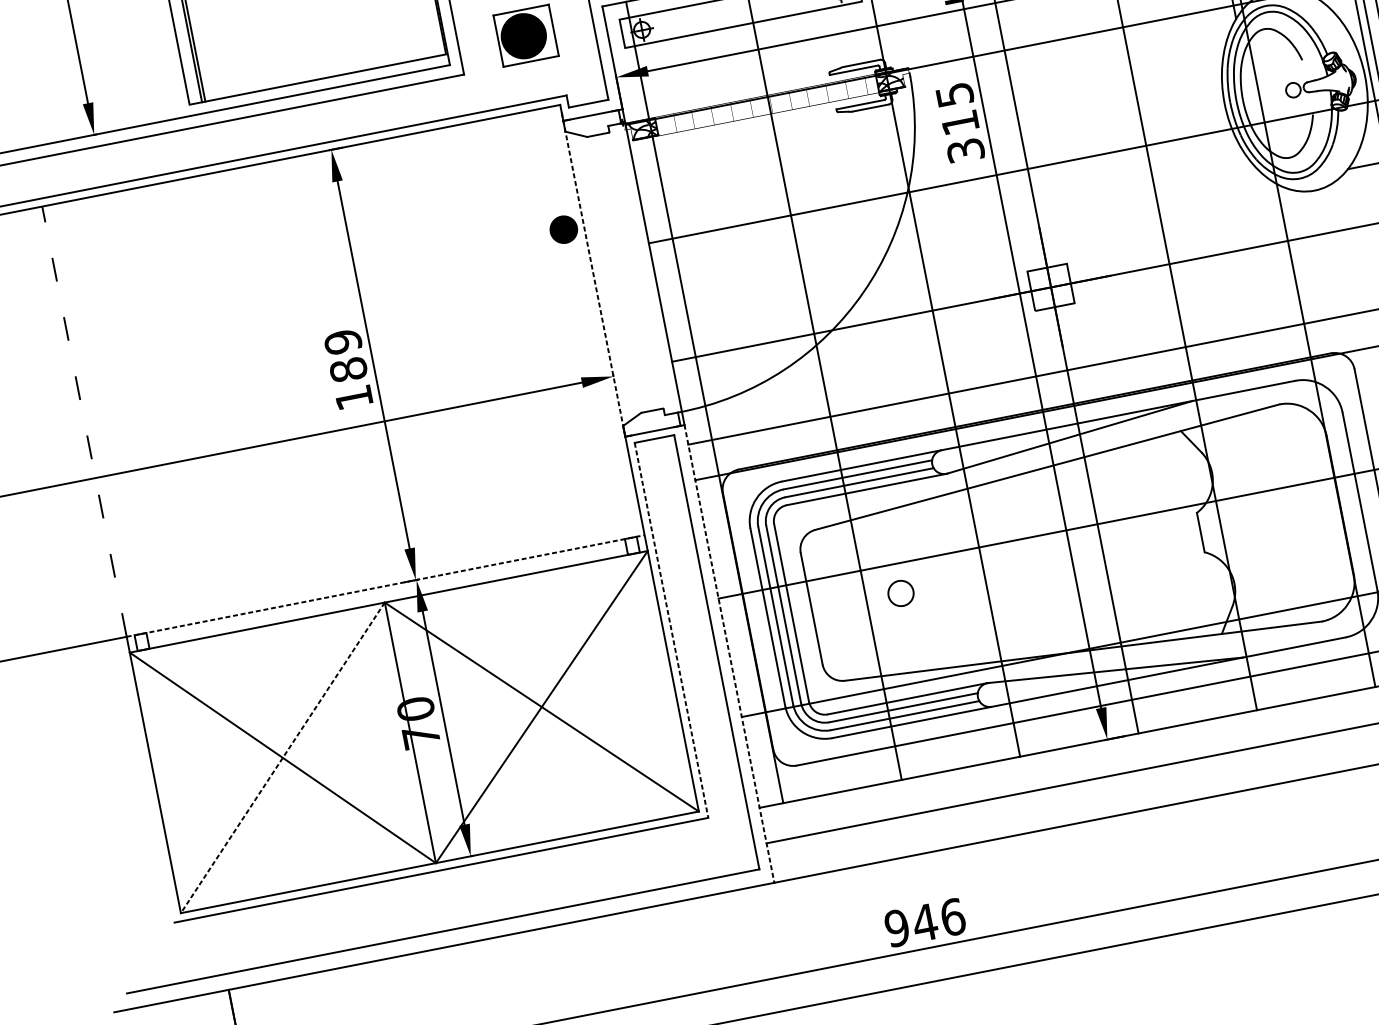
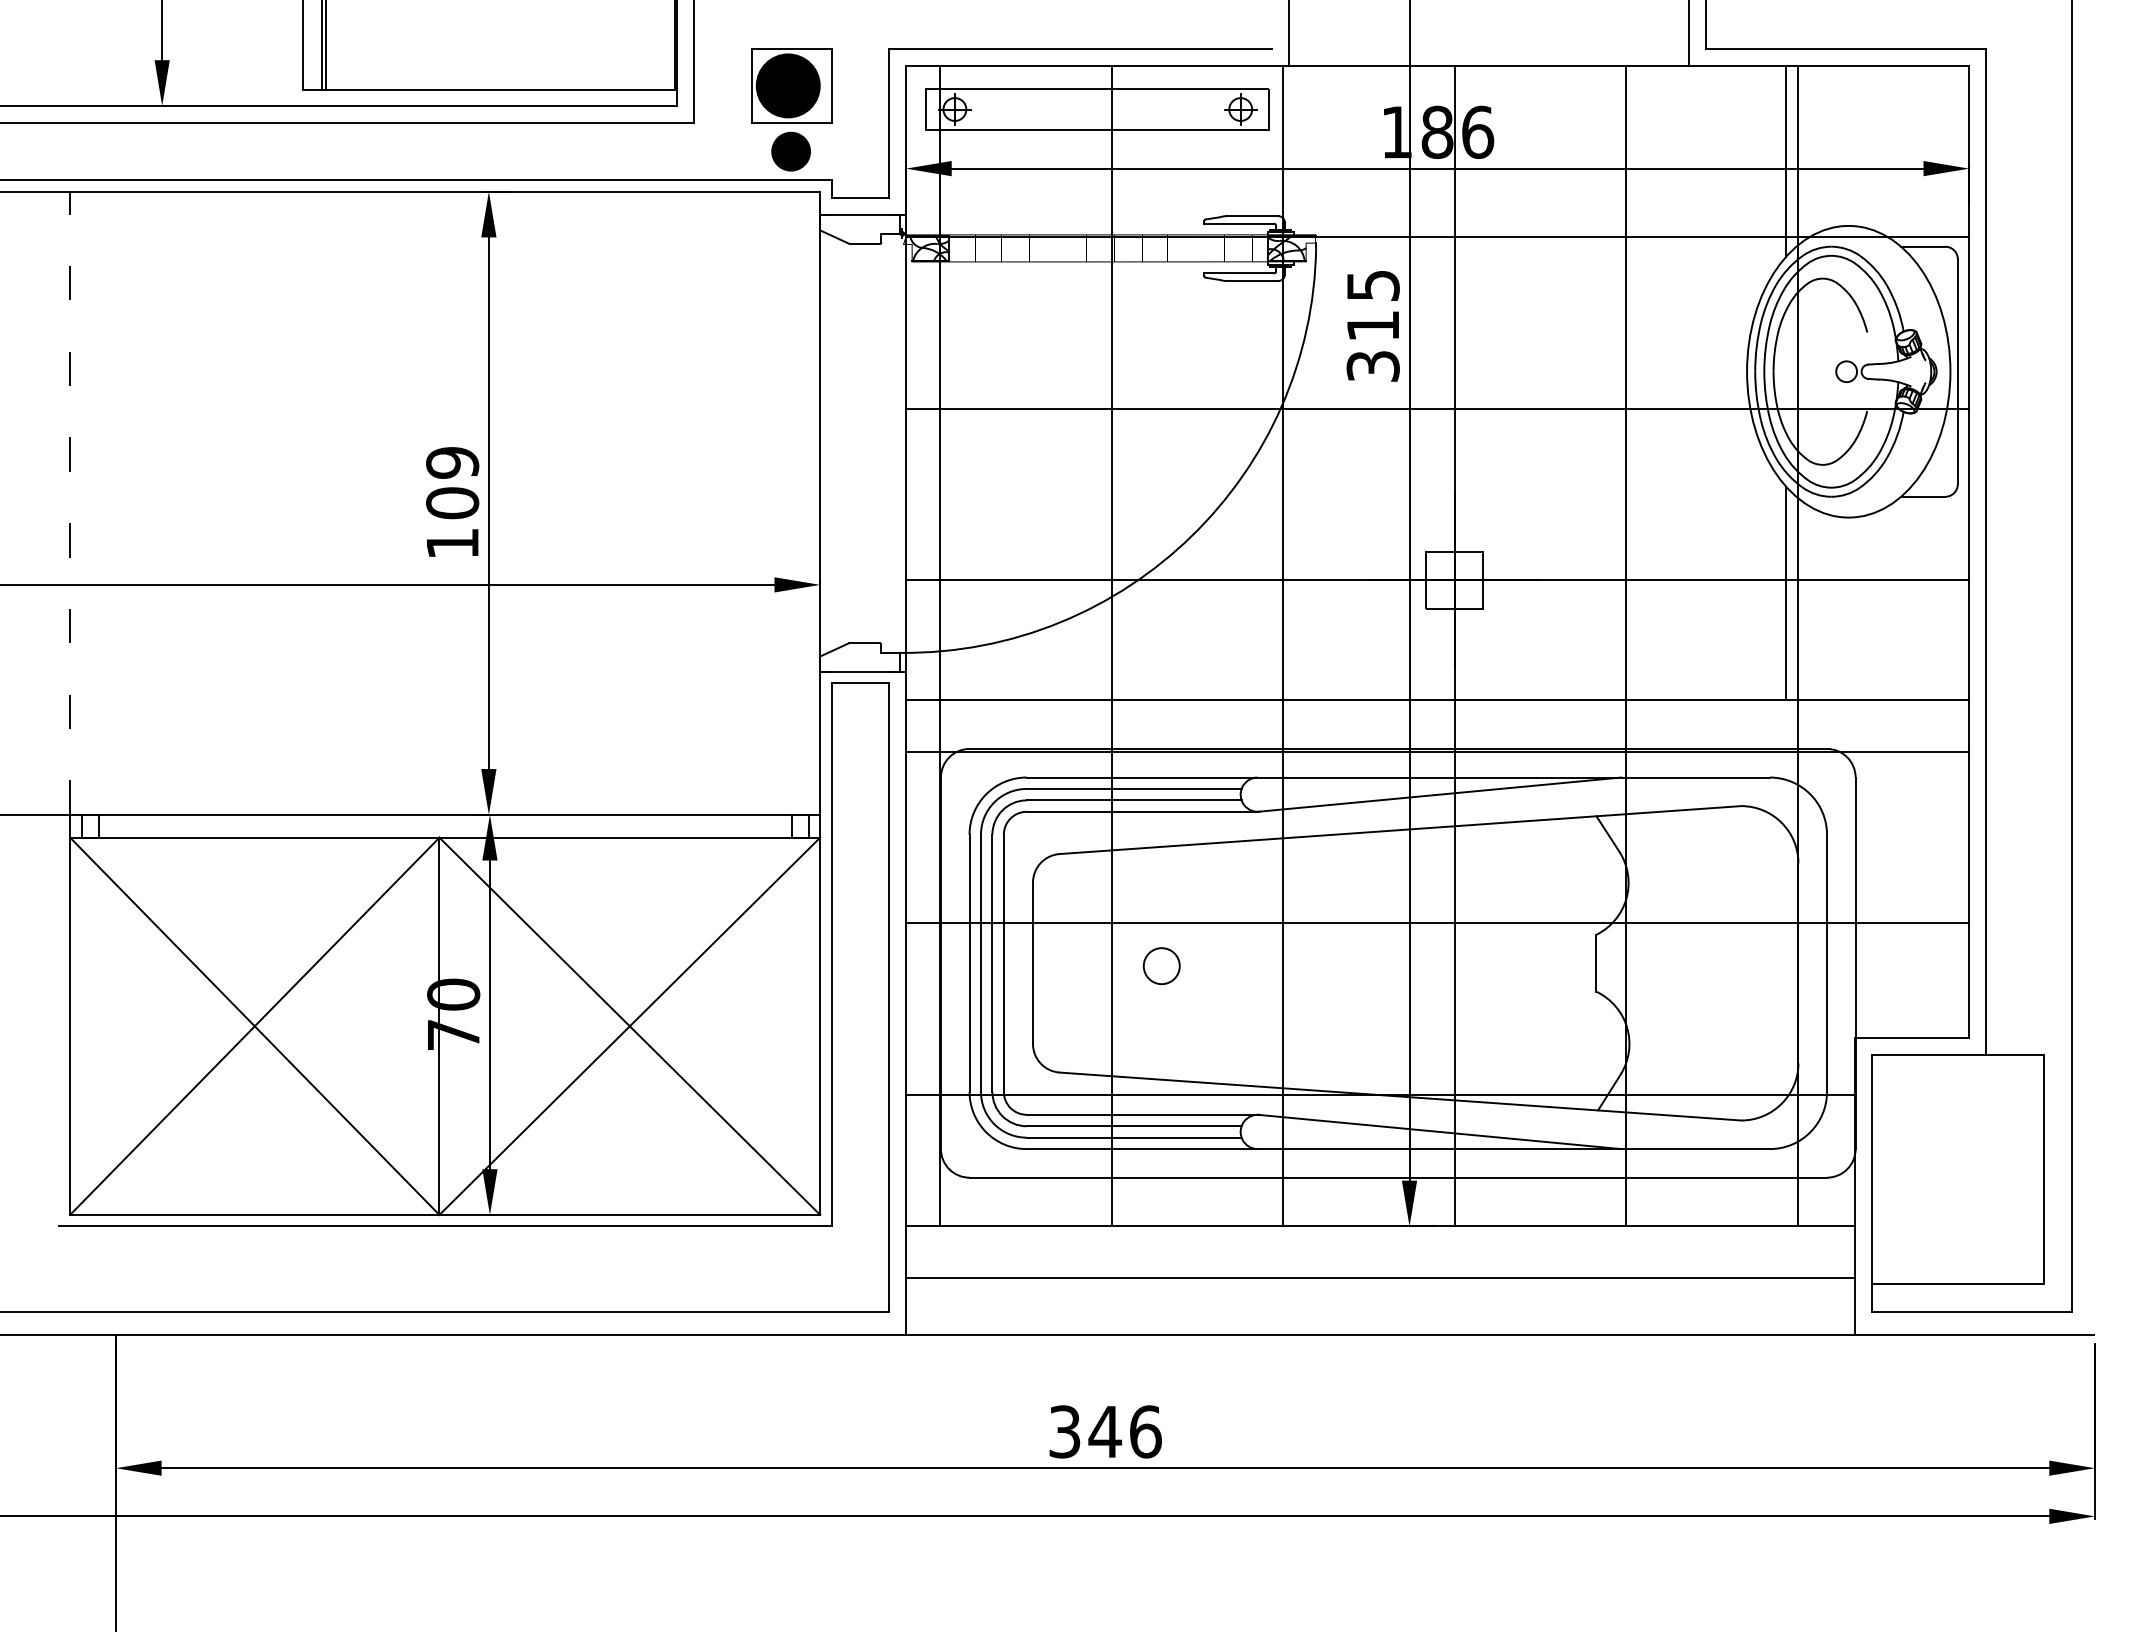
part: (563, 229) -> (790, 151), moved
line: (1281, 251) -> (1786, 593), added
line: (593, 274) -> (820, 437), dashed -> solid
text: (348, 370) -> (452, 503), 189 -> 109
line: (385, 585) -> (445, 814), dashed -> solid
line: (671, 630) -> (831, 954), dashed -> solid
line: (729, 653) -> (905, 1003), dashed -> solid
line: (282, 758) -> (254, 1026), dashed -> solid
text: (896, 927) -> (1064, 1431), 946 -> 346

